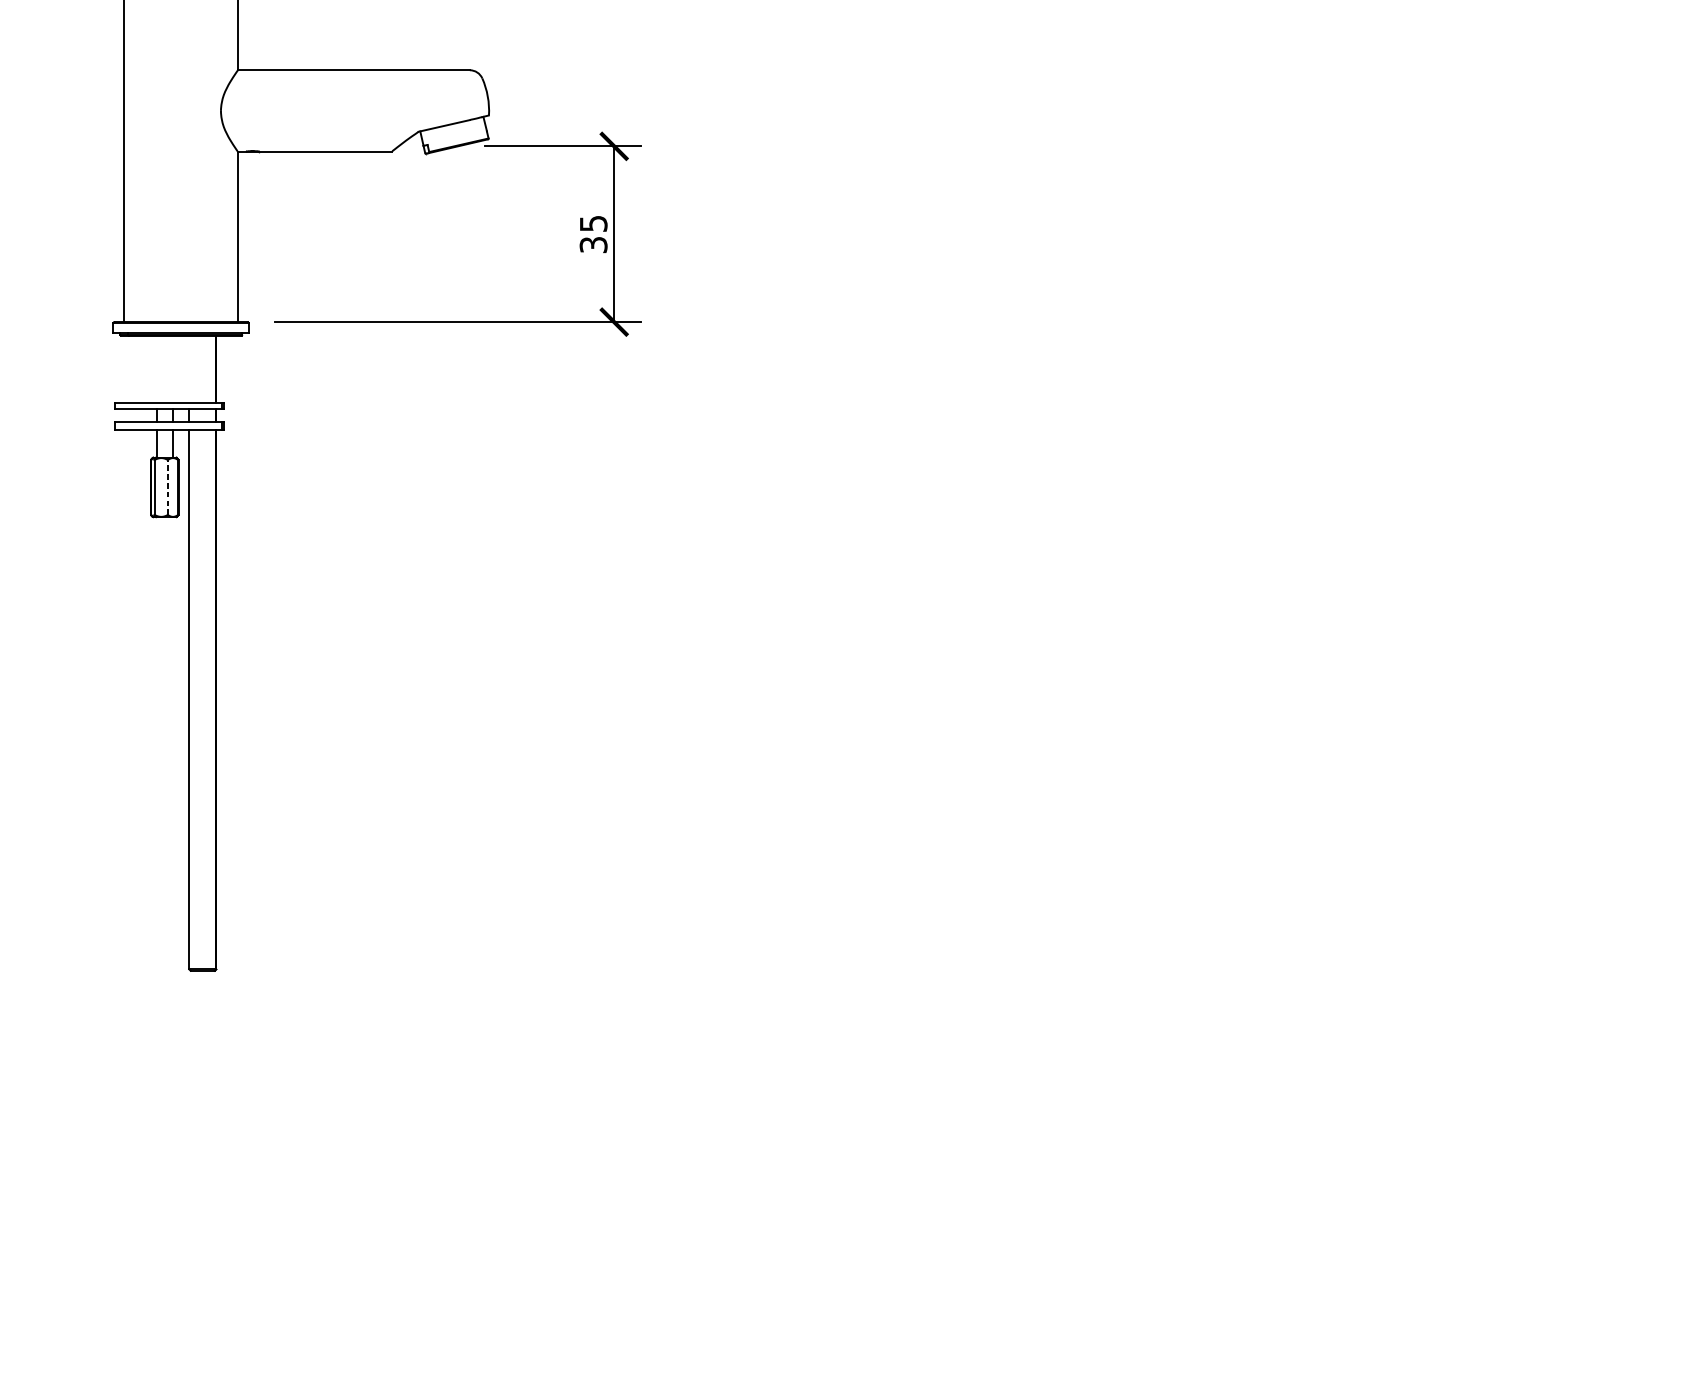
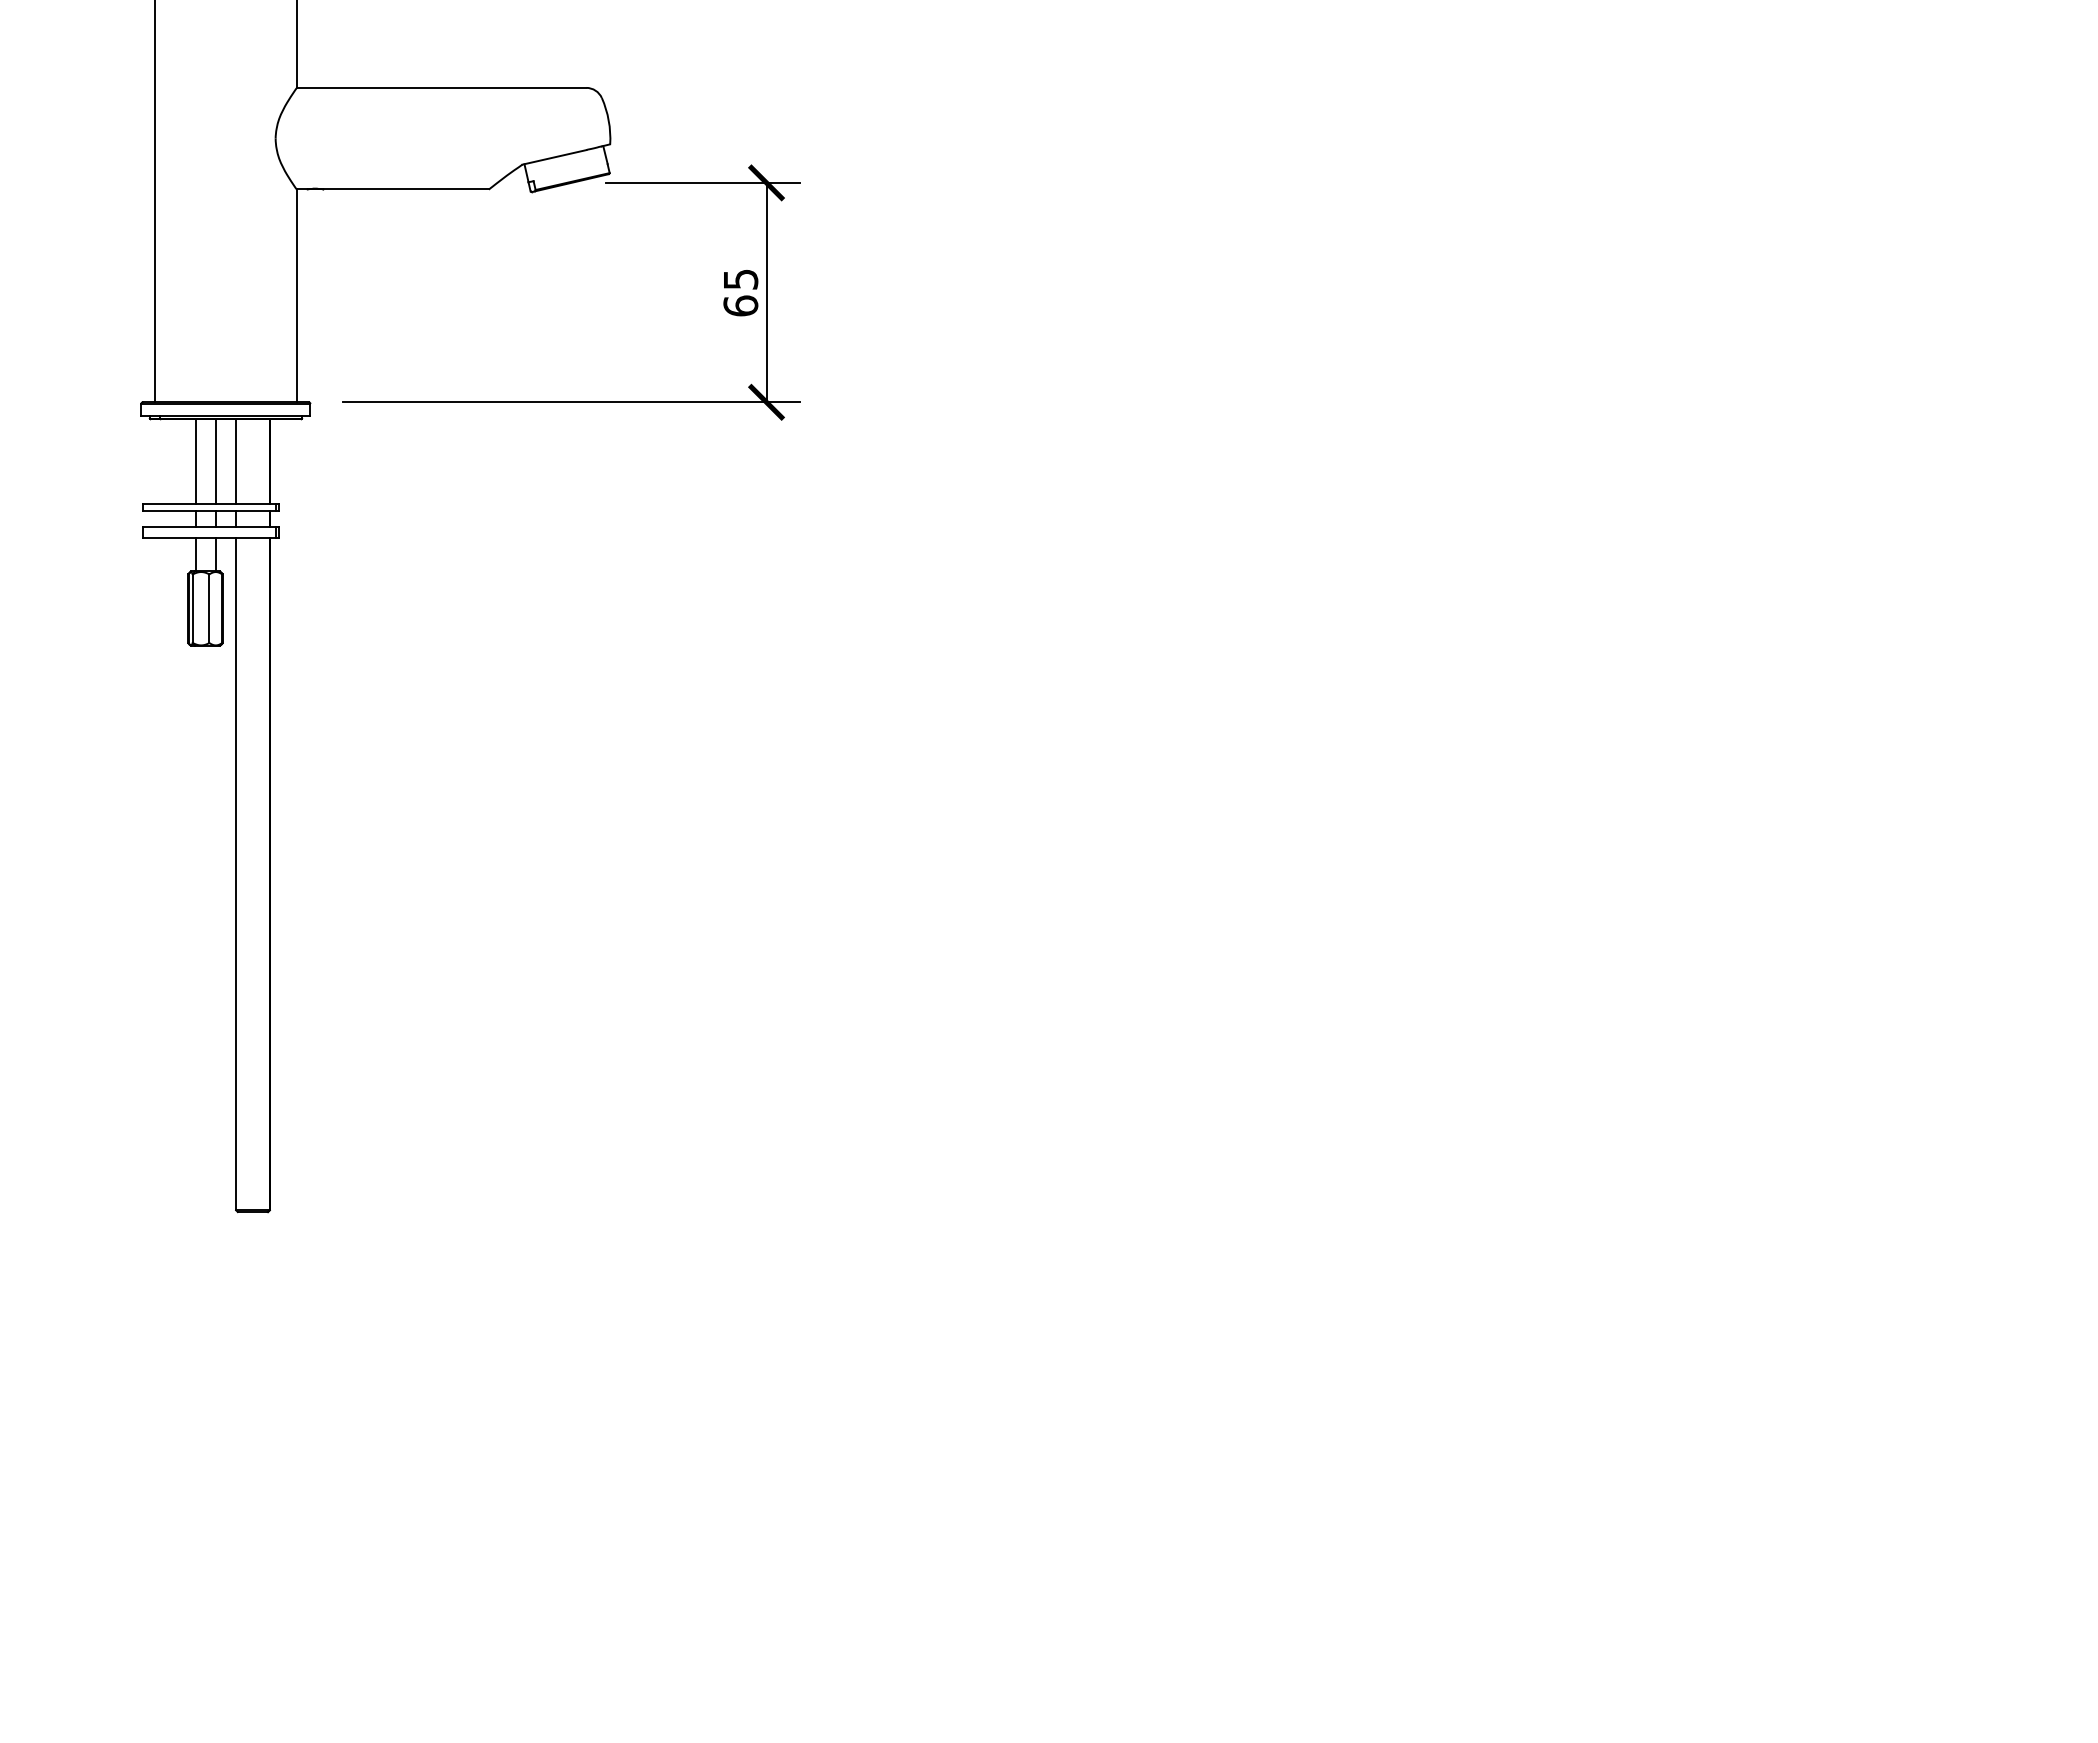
text: (593, 244) -> (740, 305), 35 -> 65
line: (156, 369) -> (195, 461), added
line: (172, 369) -> (215, 461), added
line: (189, 369) -> (236, 461), added
line: (167, 487) -> (209, 608), dashed -> solid

